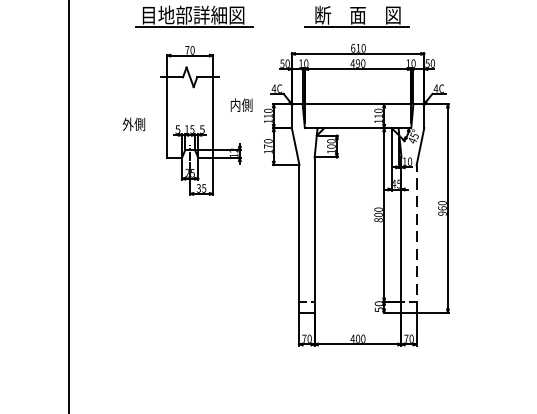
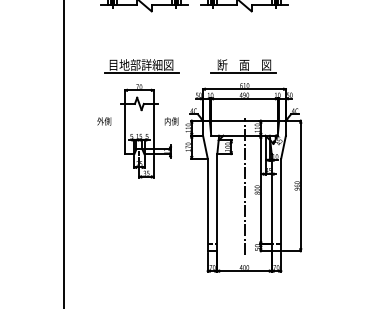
text: (134, 124) -> (104, 121), moved
line: (358, 209) -> (244, 186), added
line: (417, 238) -> (281, 204), dashed -> solid

